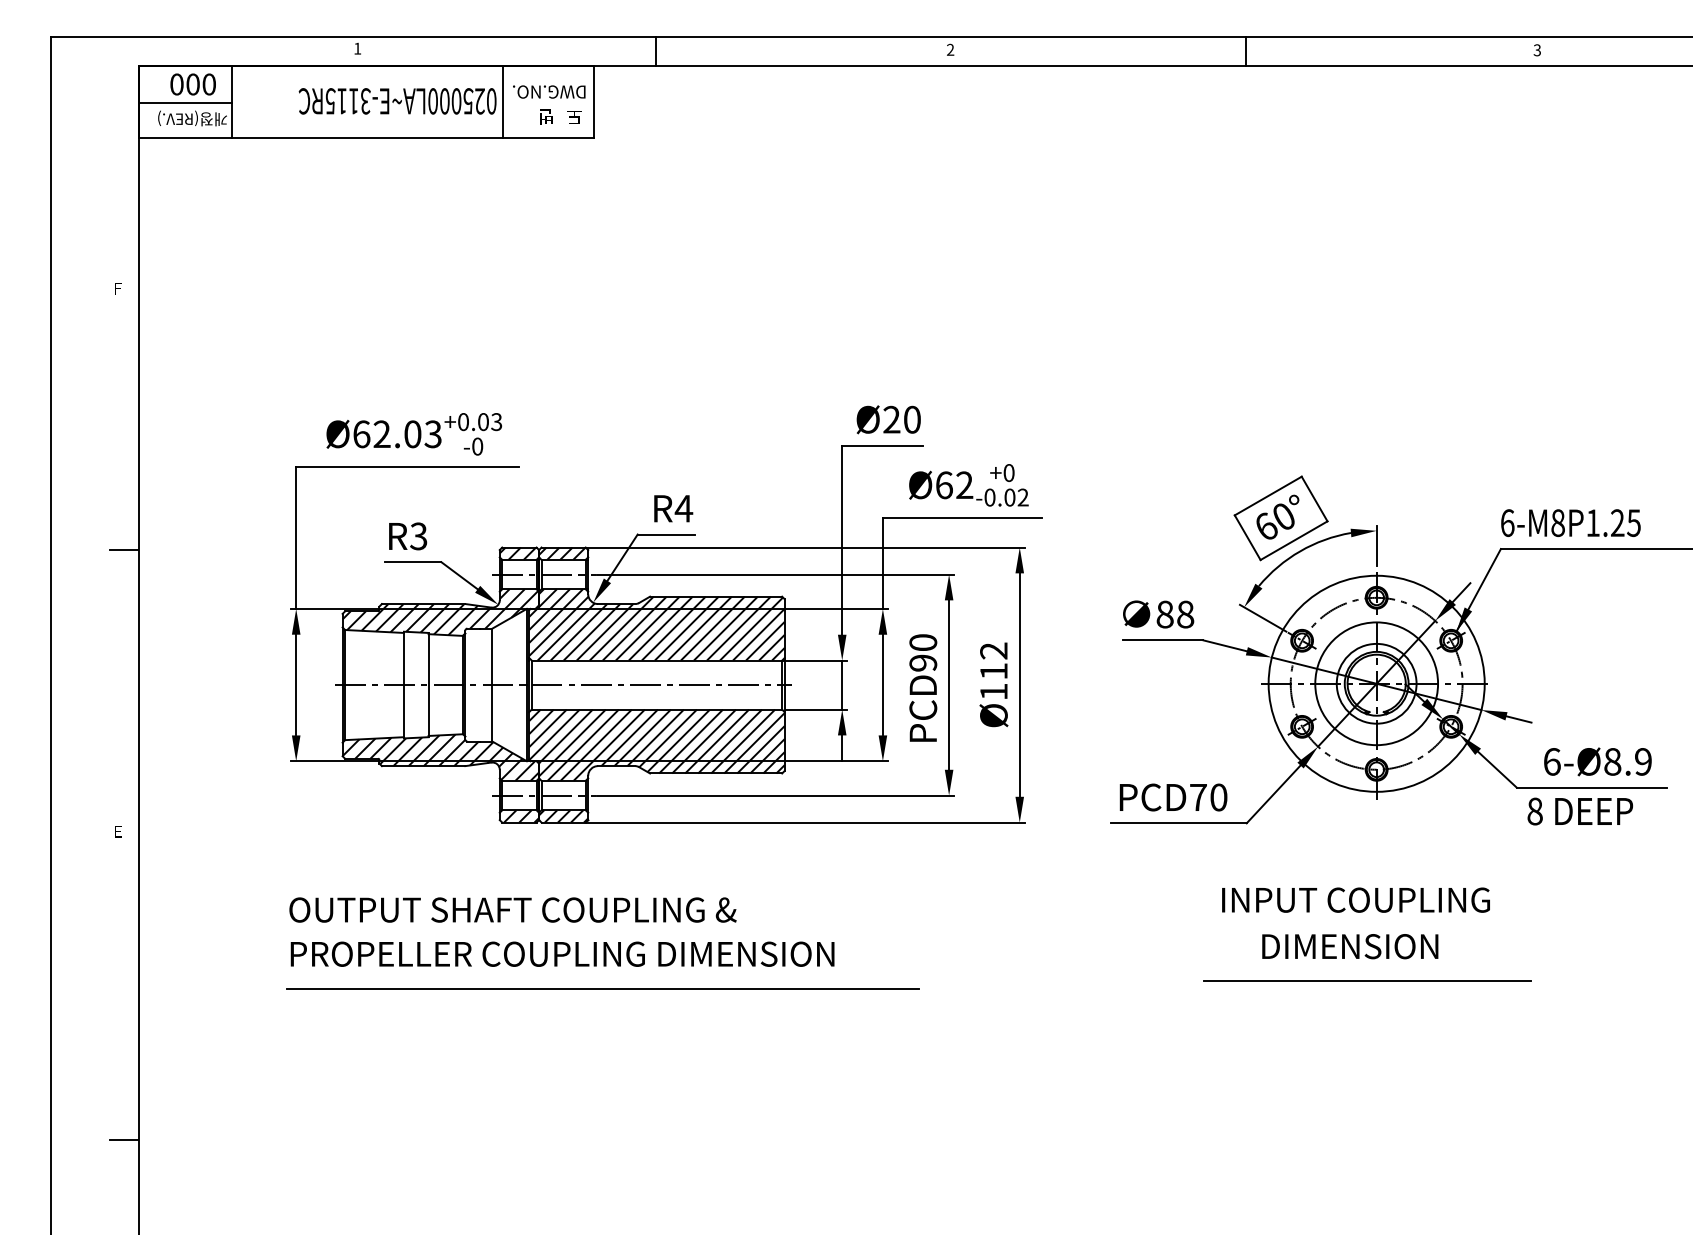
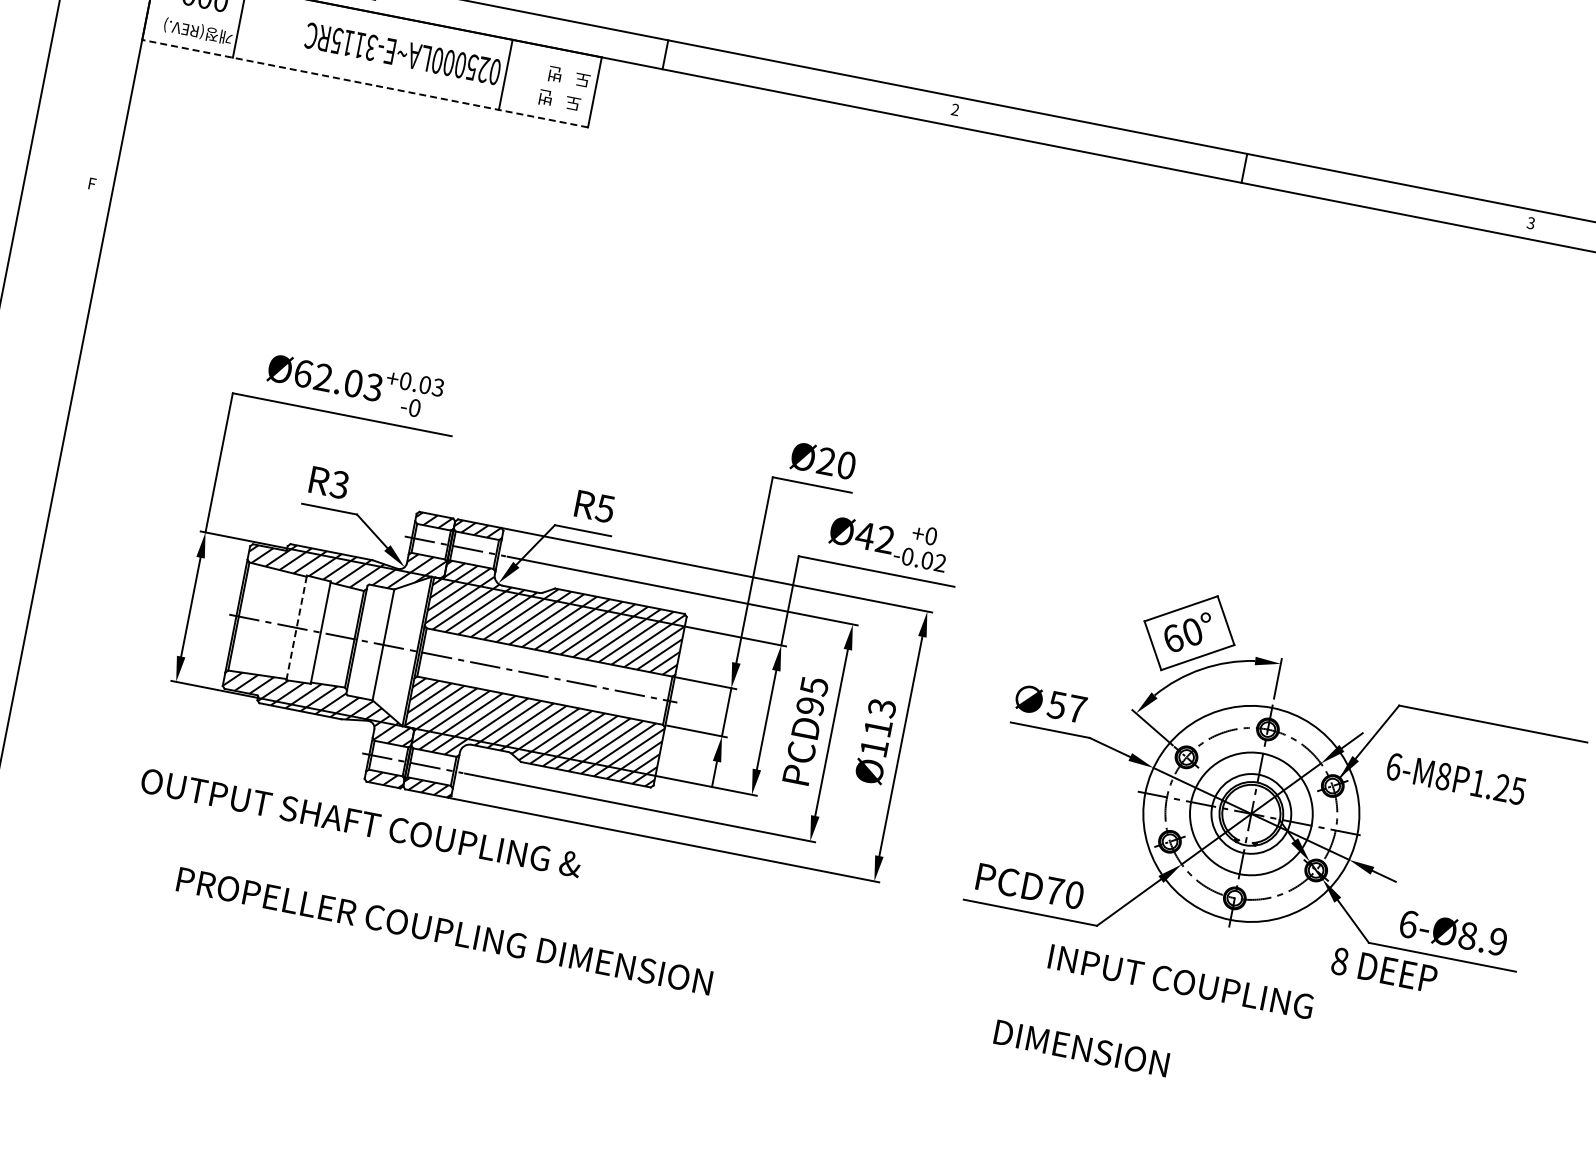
text: (549, 92) -> (553, 74), DWG.NO. -> 도   번
line: (185, 102) -> (194, 14), removed
line: (365, 137) -> (364, 83), solid -> dashed
text: (944, 485) -> (865, 536), Ø62 -> Ø42
text: (683, 508) -> (604, 508), R4 -> R5
text: (1570, 522) -> (1455, 778), moved
line: (123, 550) -> (47, 441), removed
text: (1175, 614) -> (1067, 707), 88 -> 57
text: (923, 642) -> (814, 686), PCD90 -> PCD95
text: (993, 650) -> (881, 707), Ø112 -> Ø113
line: (404, 684) -> (297, 627), solid -> dashed
text: (1579, 811) -> (1383, 969), moved
text: (1355, 899) -> (1180, 981), moved
text: (512, 909) -> (360, 822), moved
text: (1350, 946) -> (1081, 1048), moved
text: (562, 953) -> (444, 930), moved
line: (1367, 980) -> (1185, 1103), removed
line: (602, 989) -> (432, 964), removed

